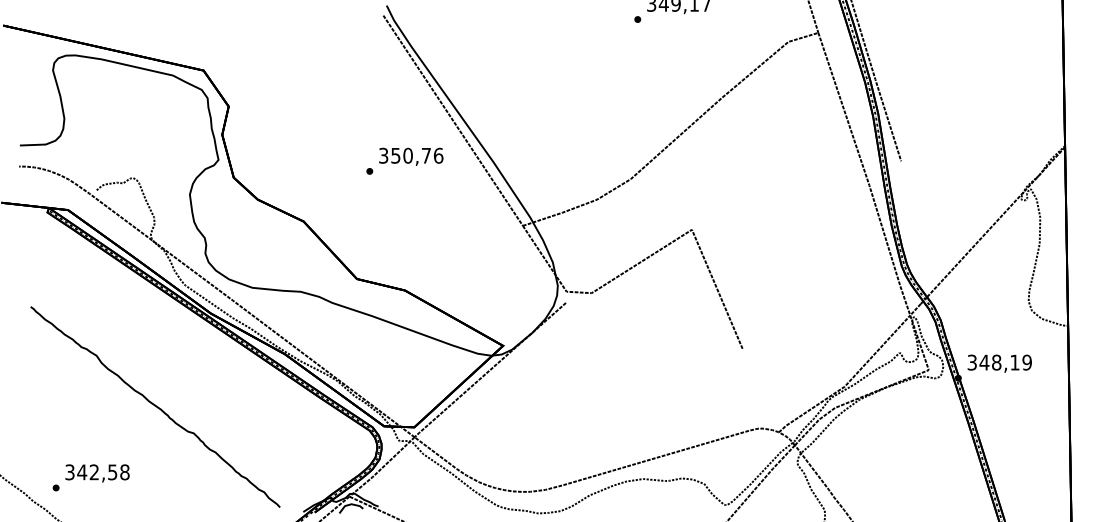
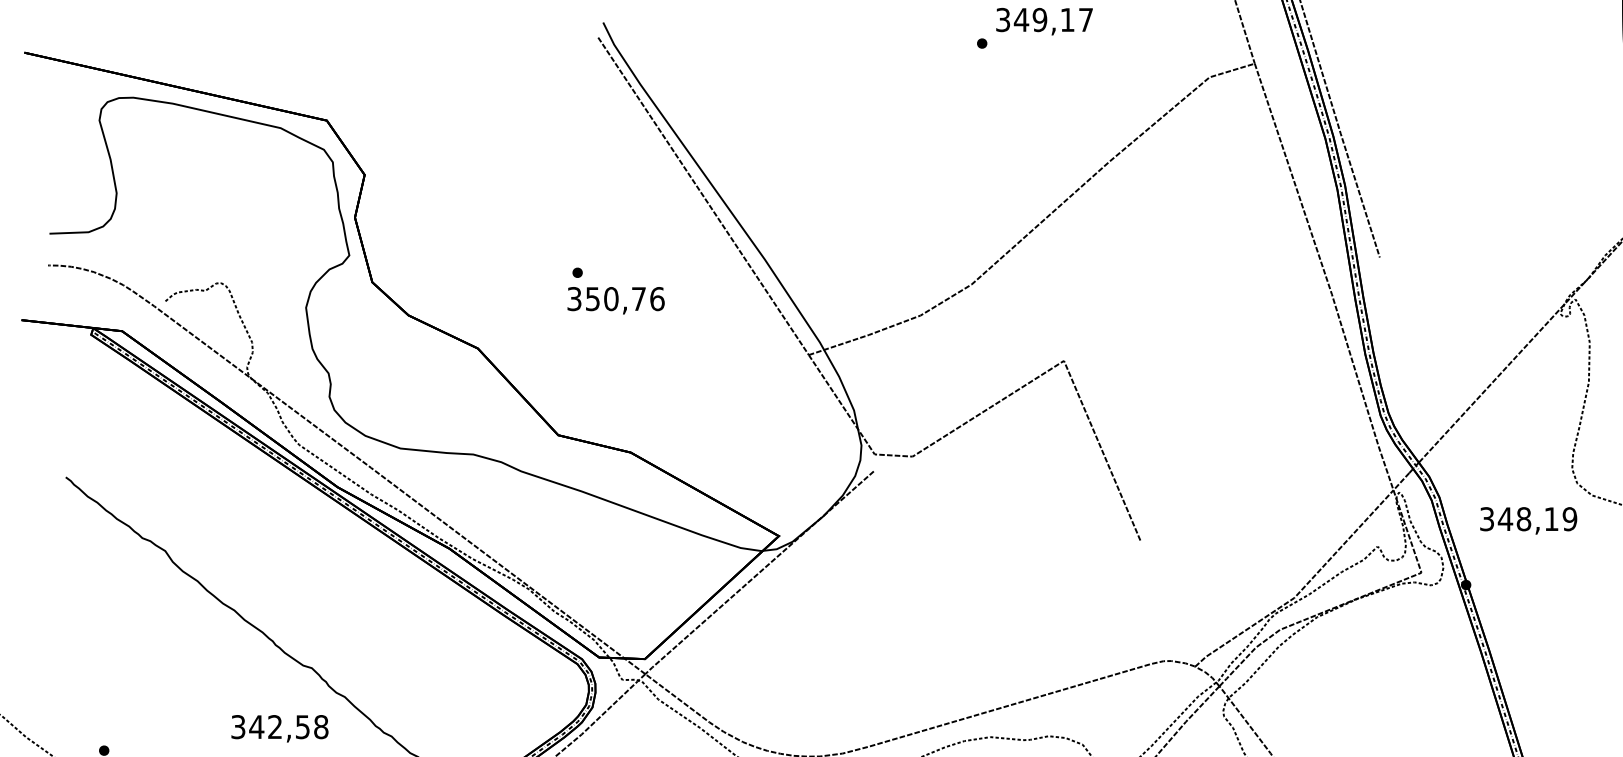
text: (411, 156) -> (616, 300), moved
text: (999, 363) -> (1528, 520), moved
text: (97, 473) -> (279, 728), moved

